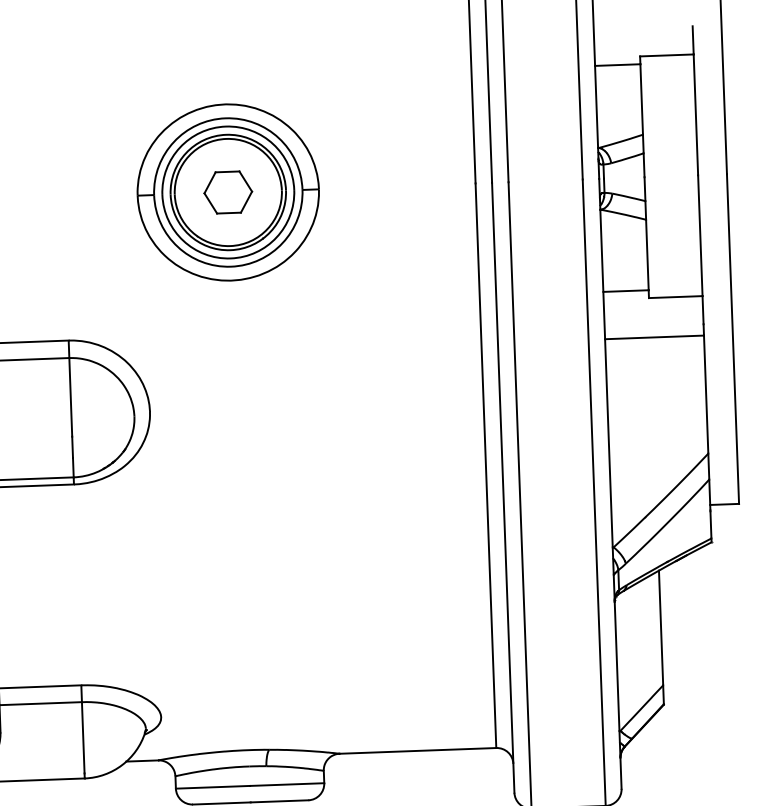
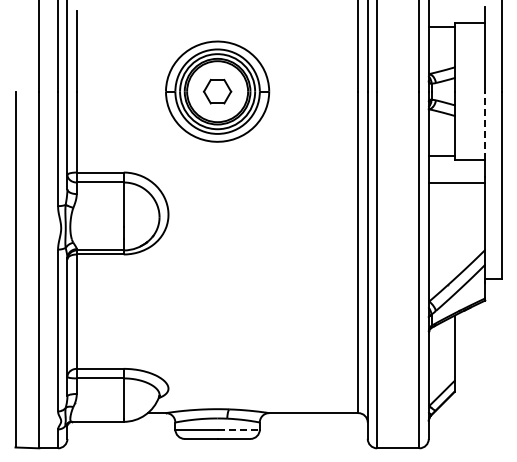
line: (701, 234) -> (485, 125), solid -> dashed
line: (288, 784) -> (239, 429), solid -> dashed

